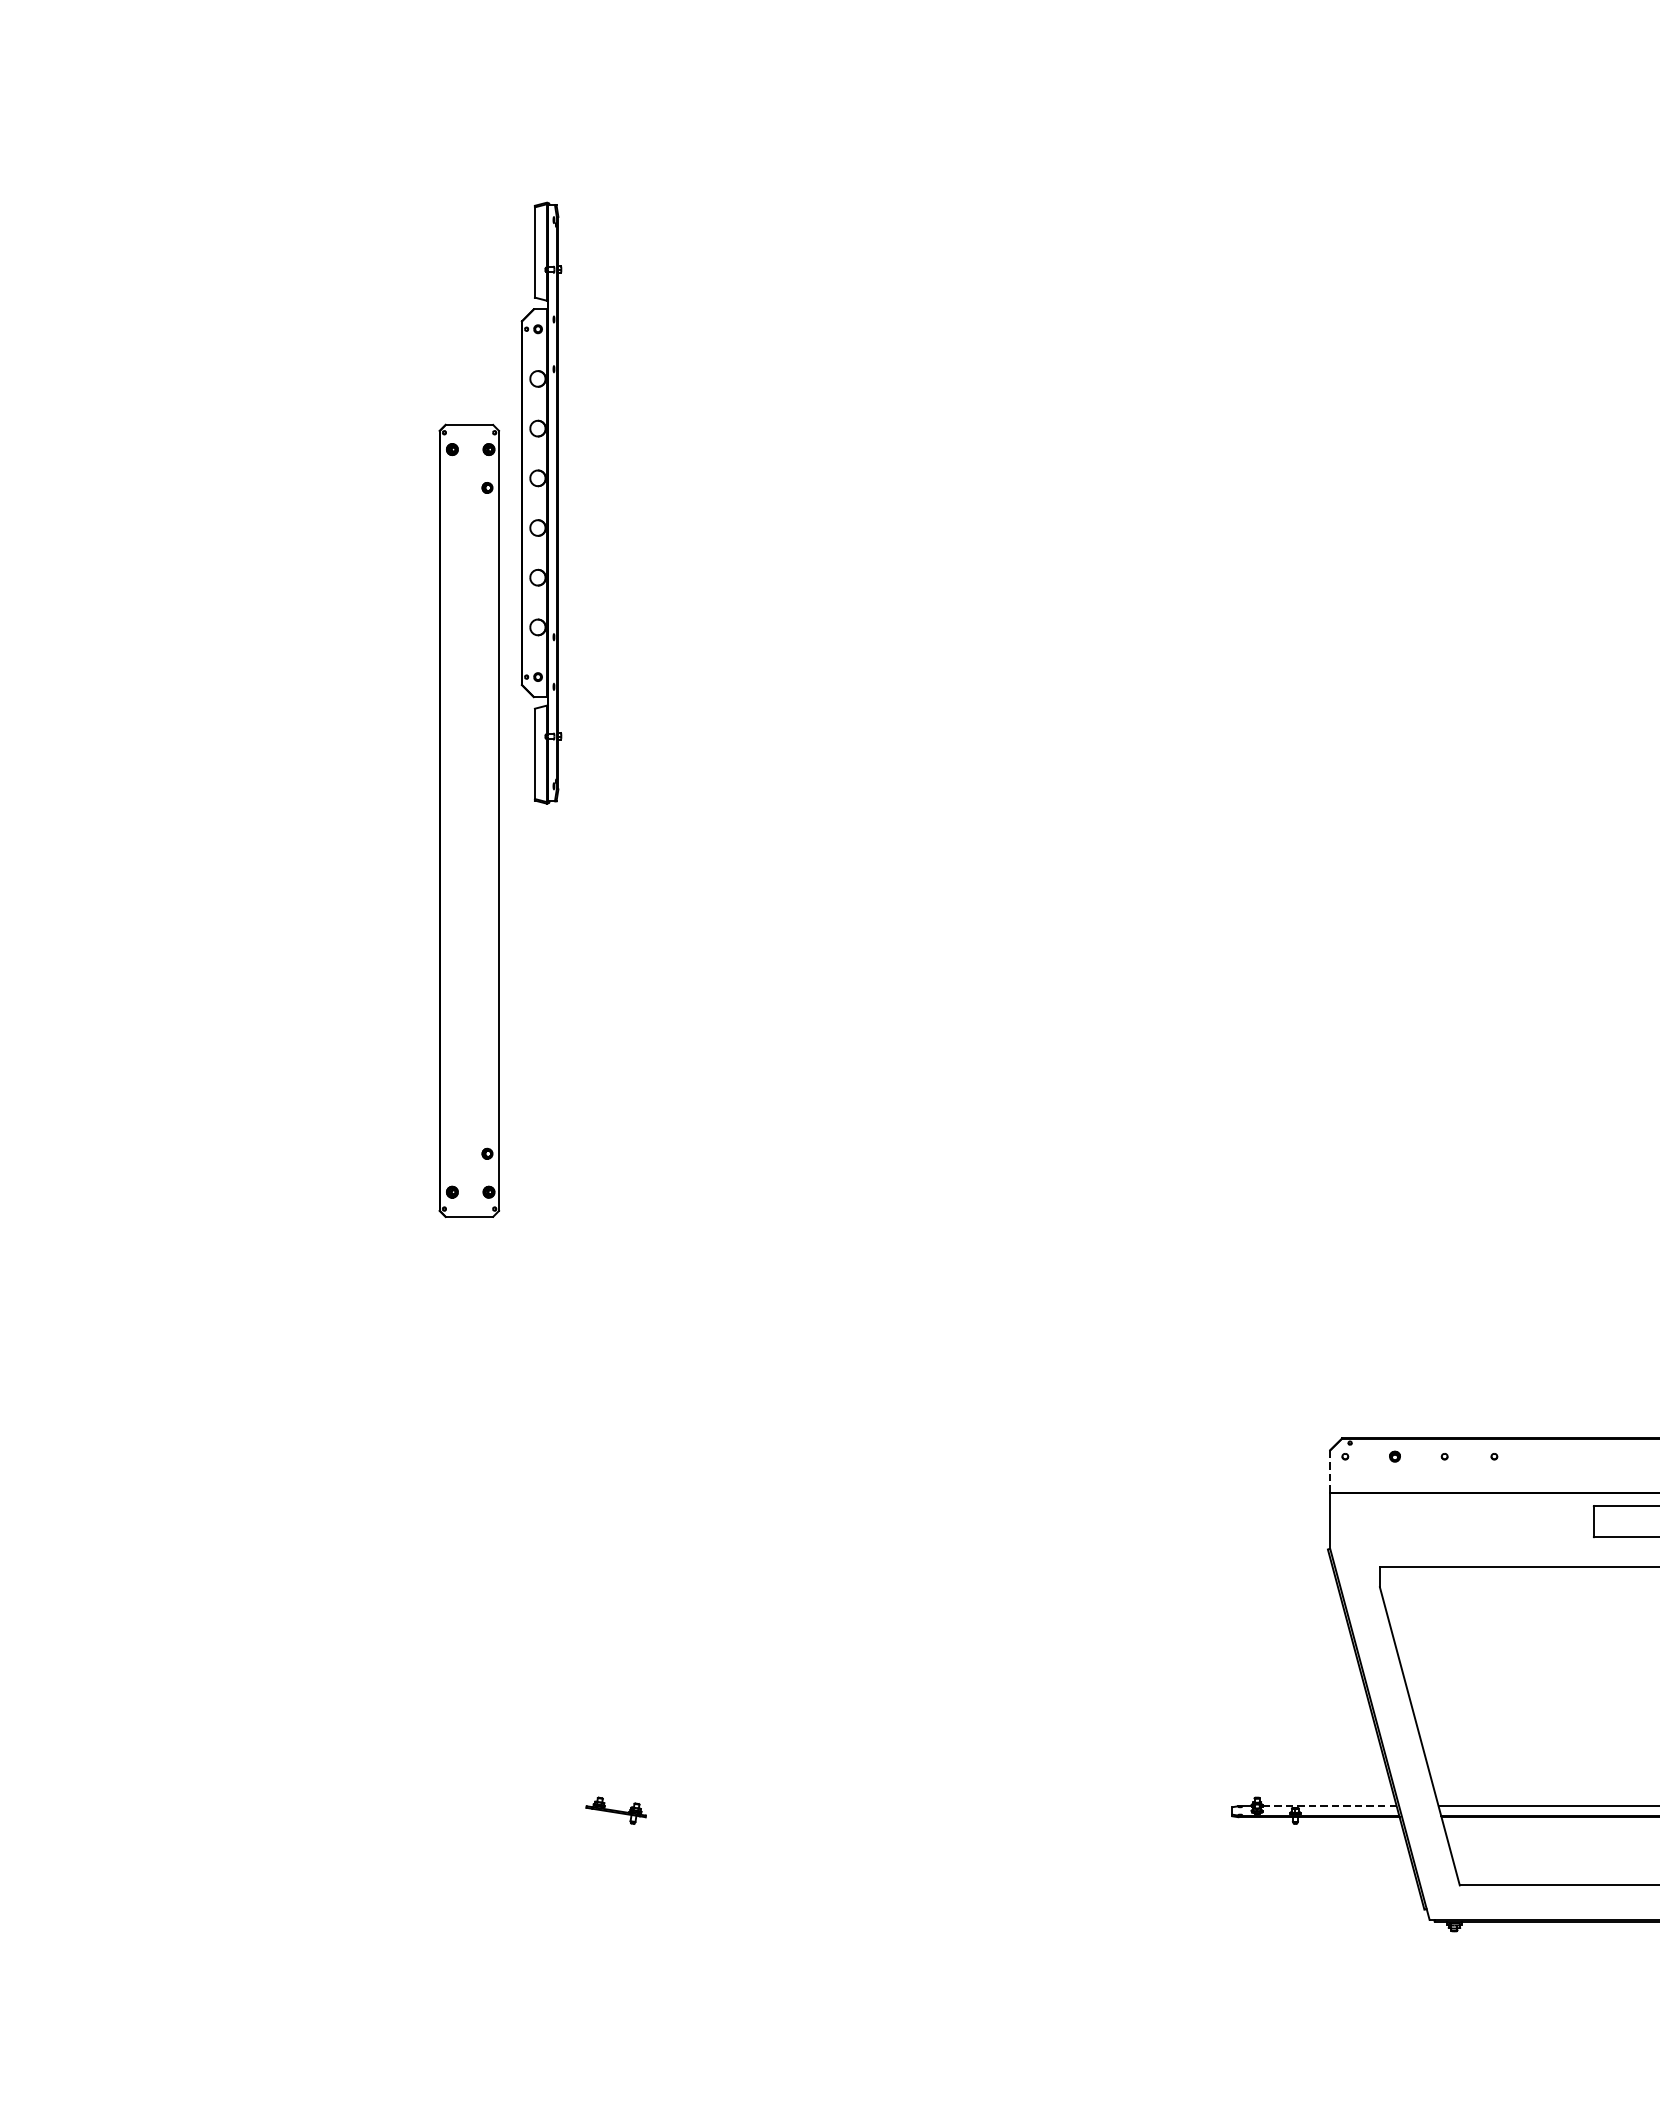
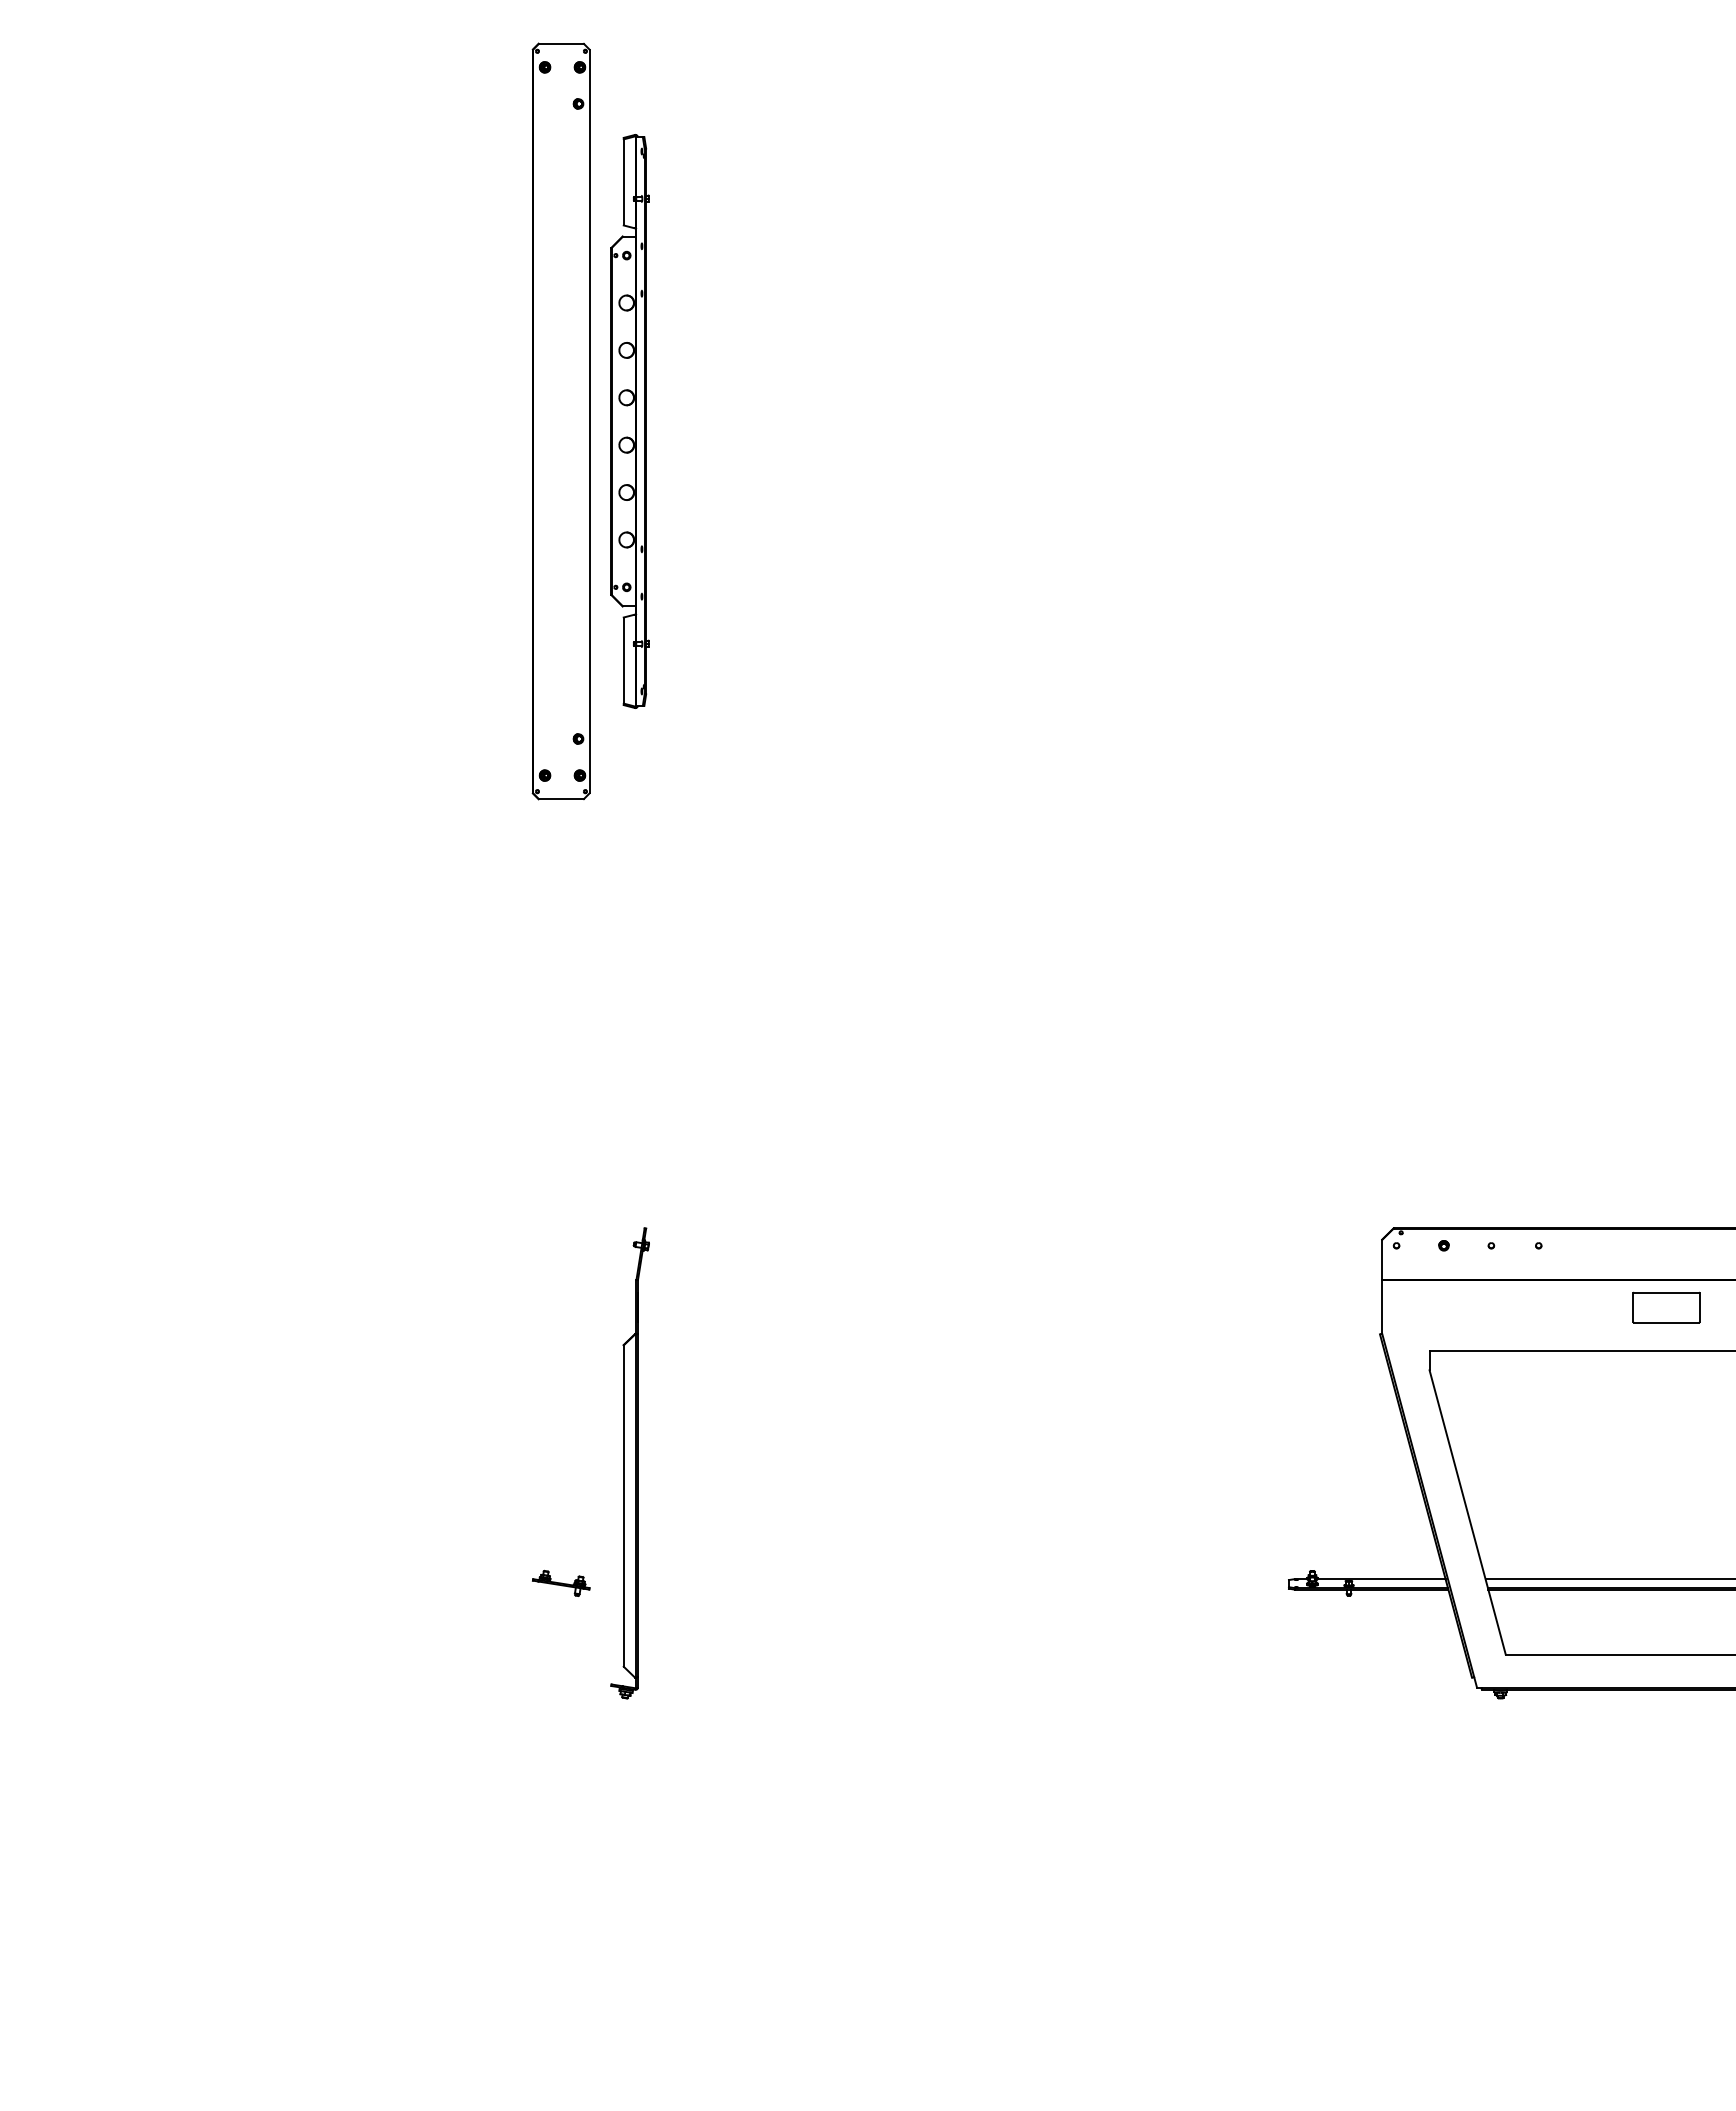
part: (540, 503) -> (629, 421), moved
part: (468, 820) -> (560, 421), moved
line: (1330, 1471) -> (1382, 1259), dashed -> solid
part: (540, 1684) -> (629, 1463), added
line: (1329, 1806) -> (1381, 1579), dashed -> solid
part: (616, 1809) -> (561, 1582), moved

